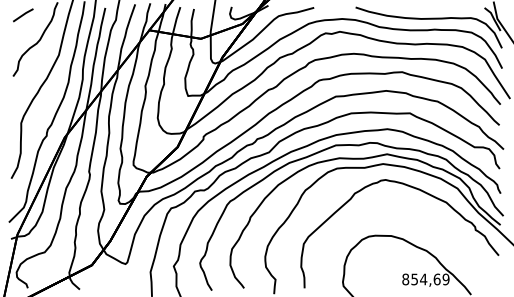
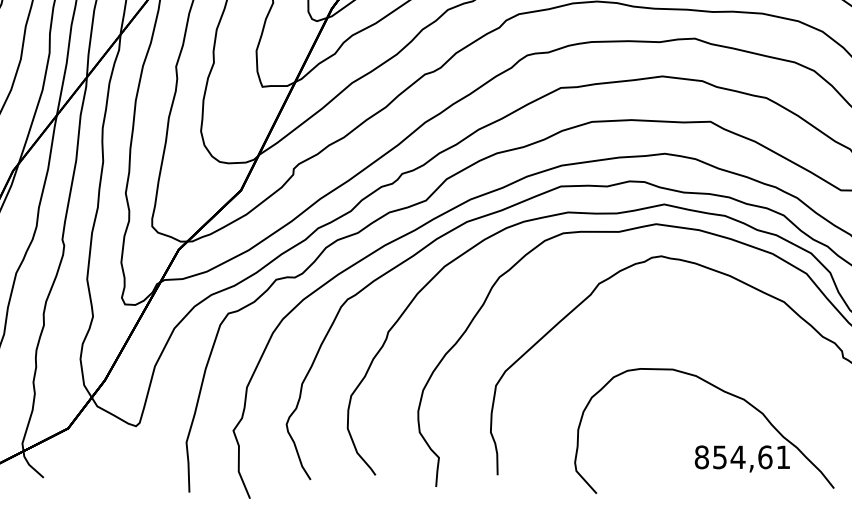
text: (445, 279) -> (782, 457), 854,69 -> 854,61

